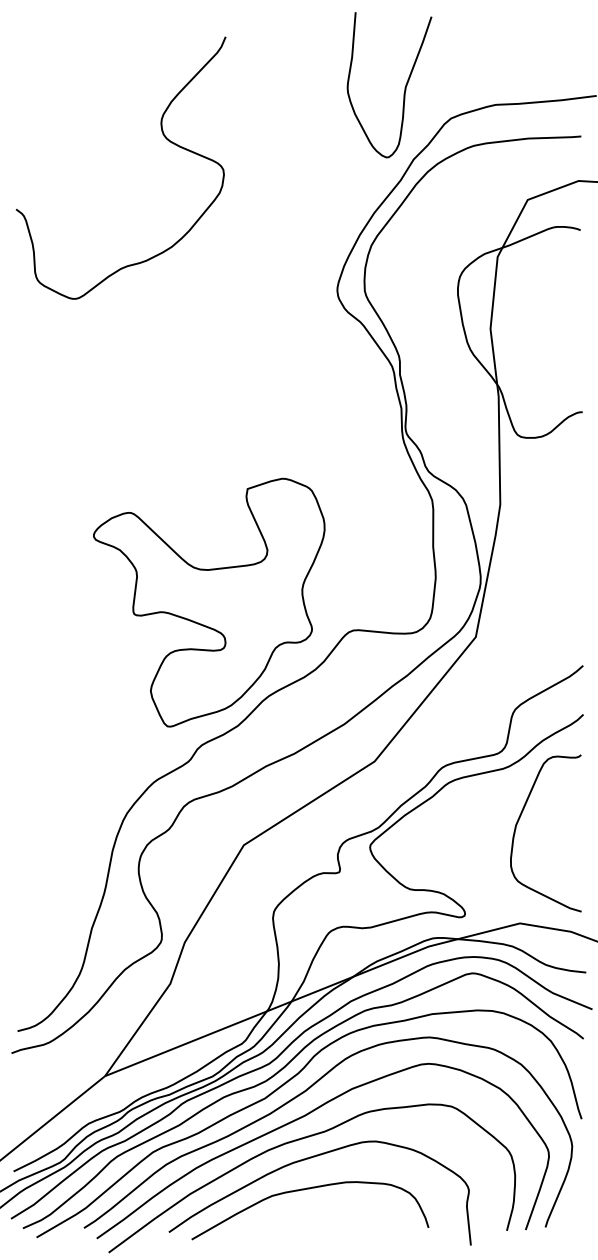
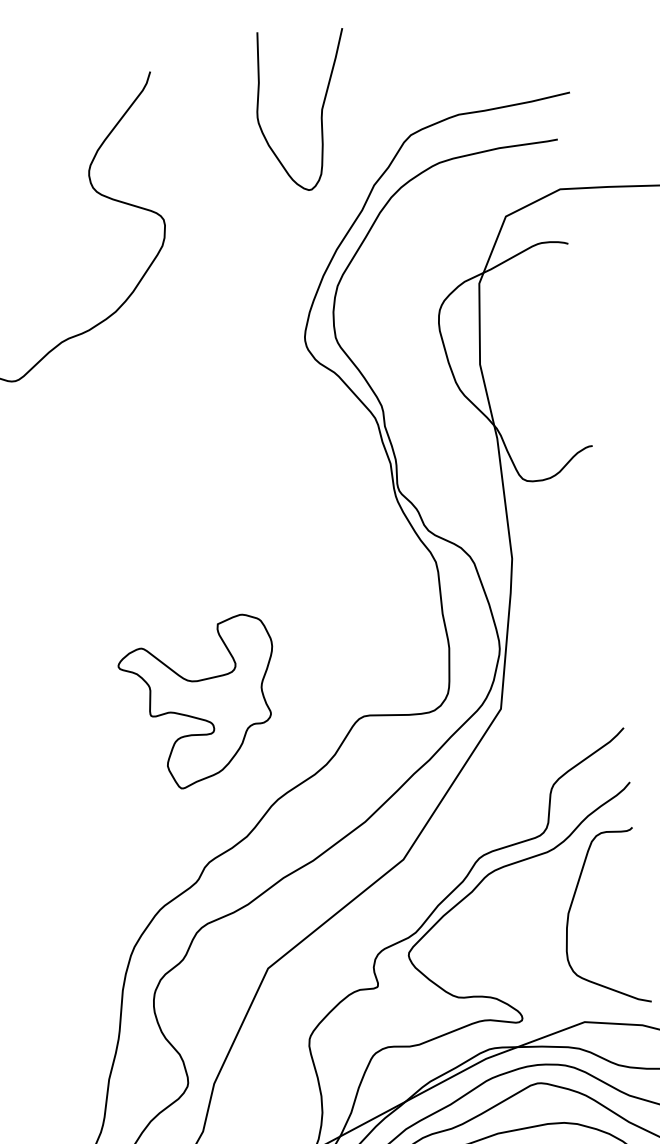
curve: (404, 87) -> (320, 110), moved
part: (209, 602) -> (200, 702), size x0.6

